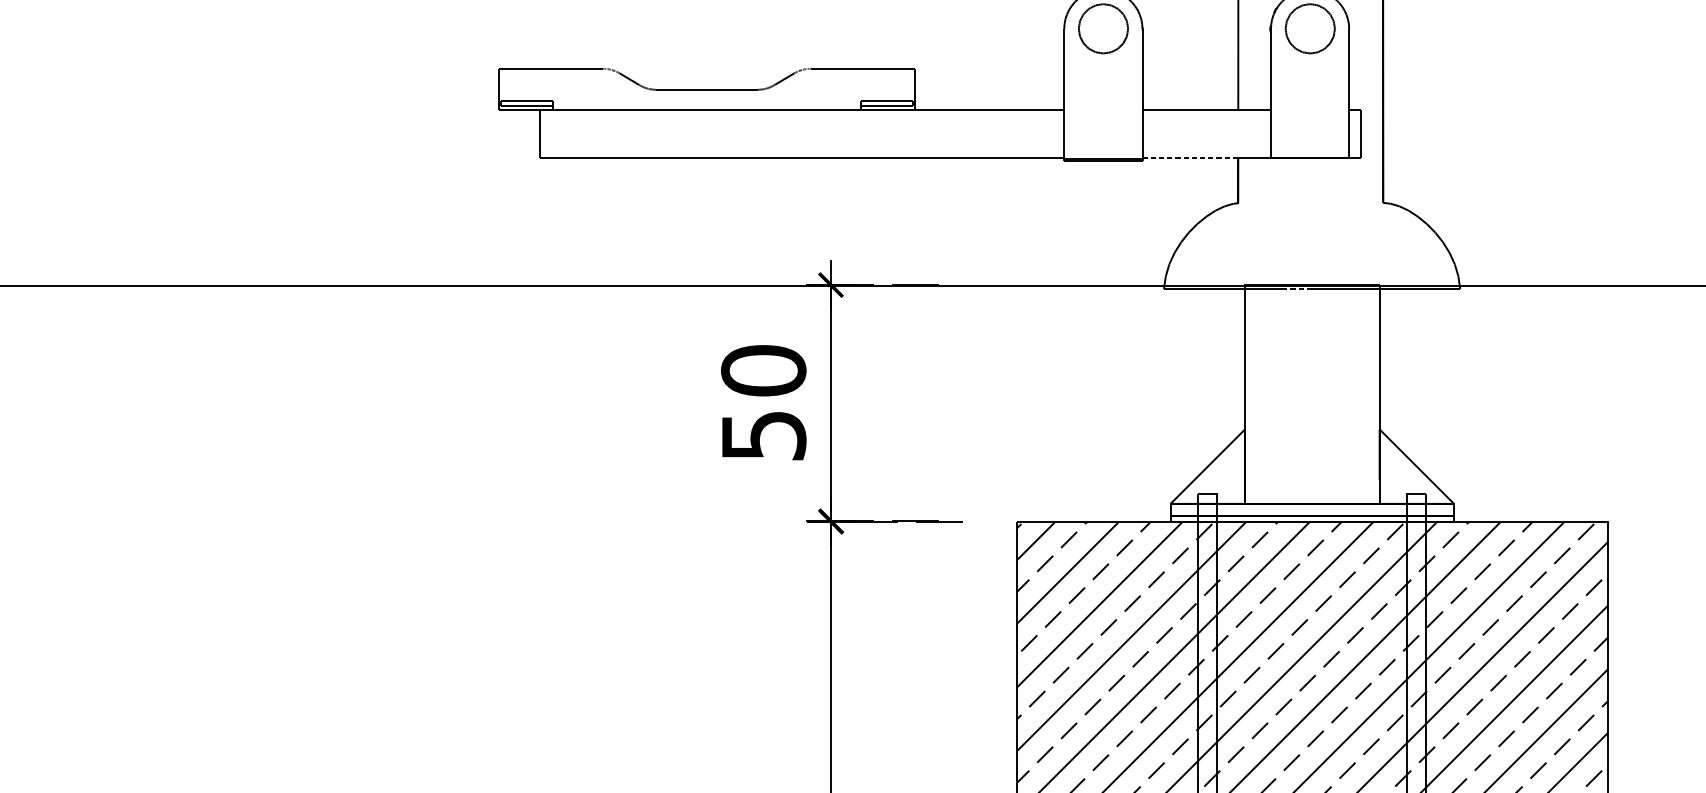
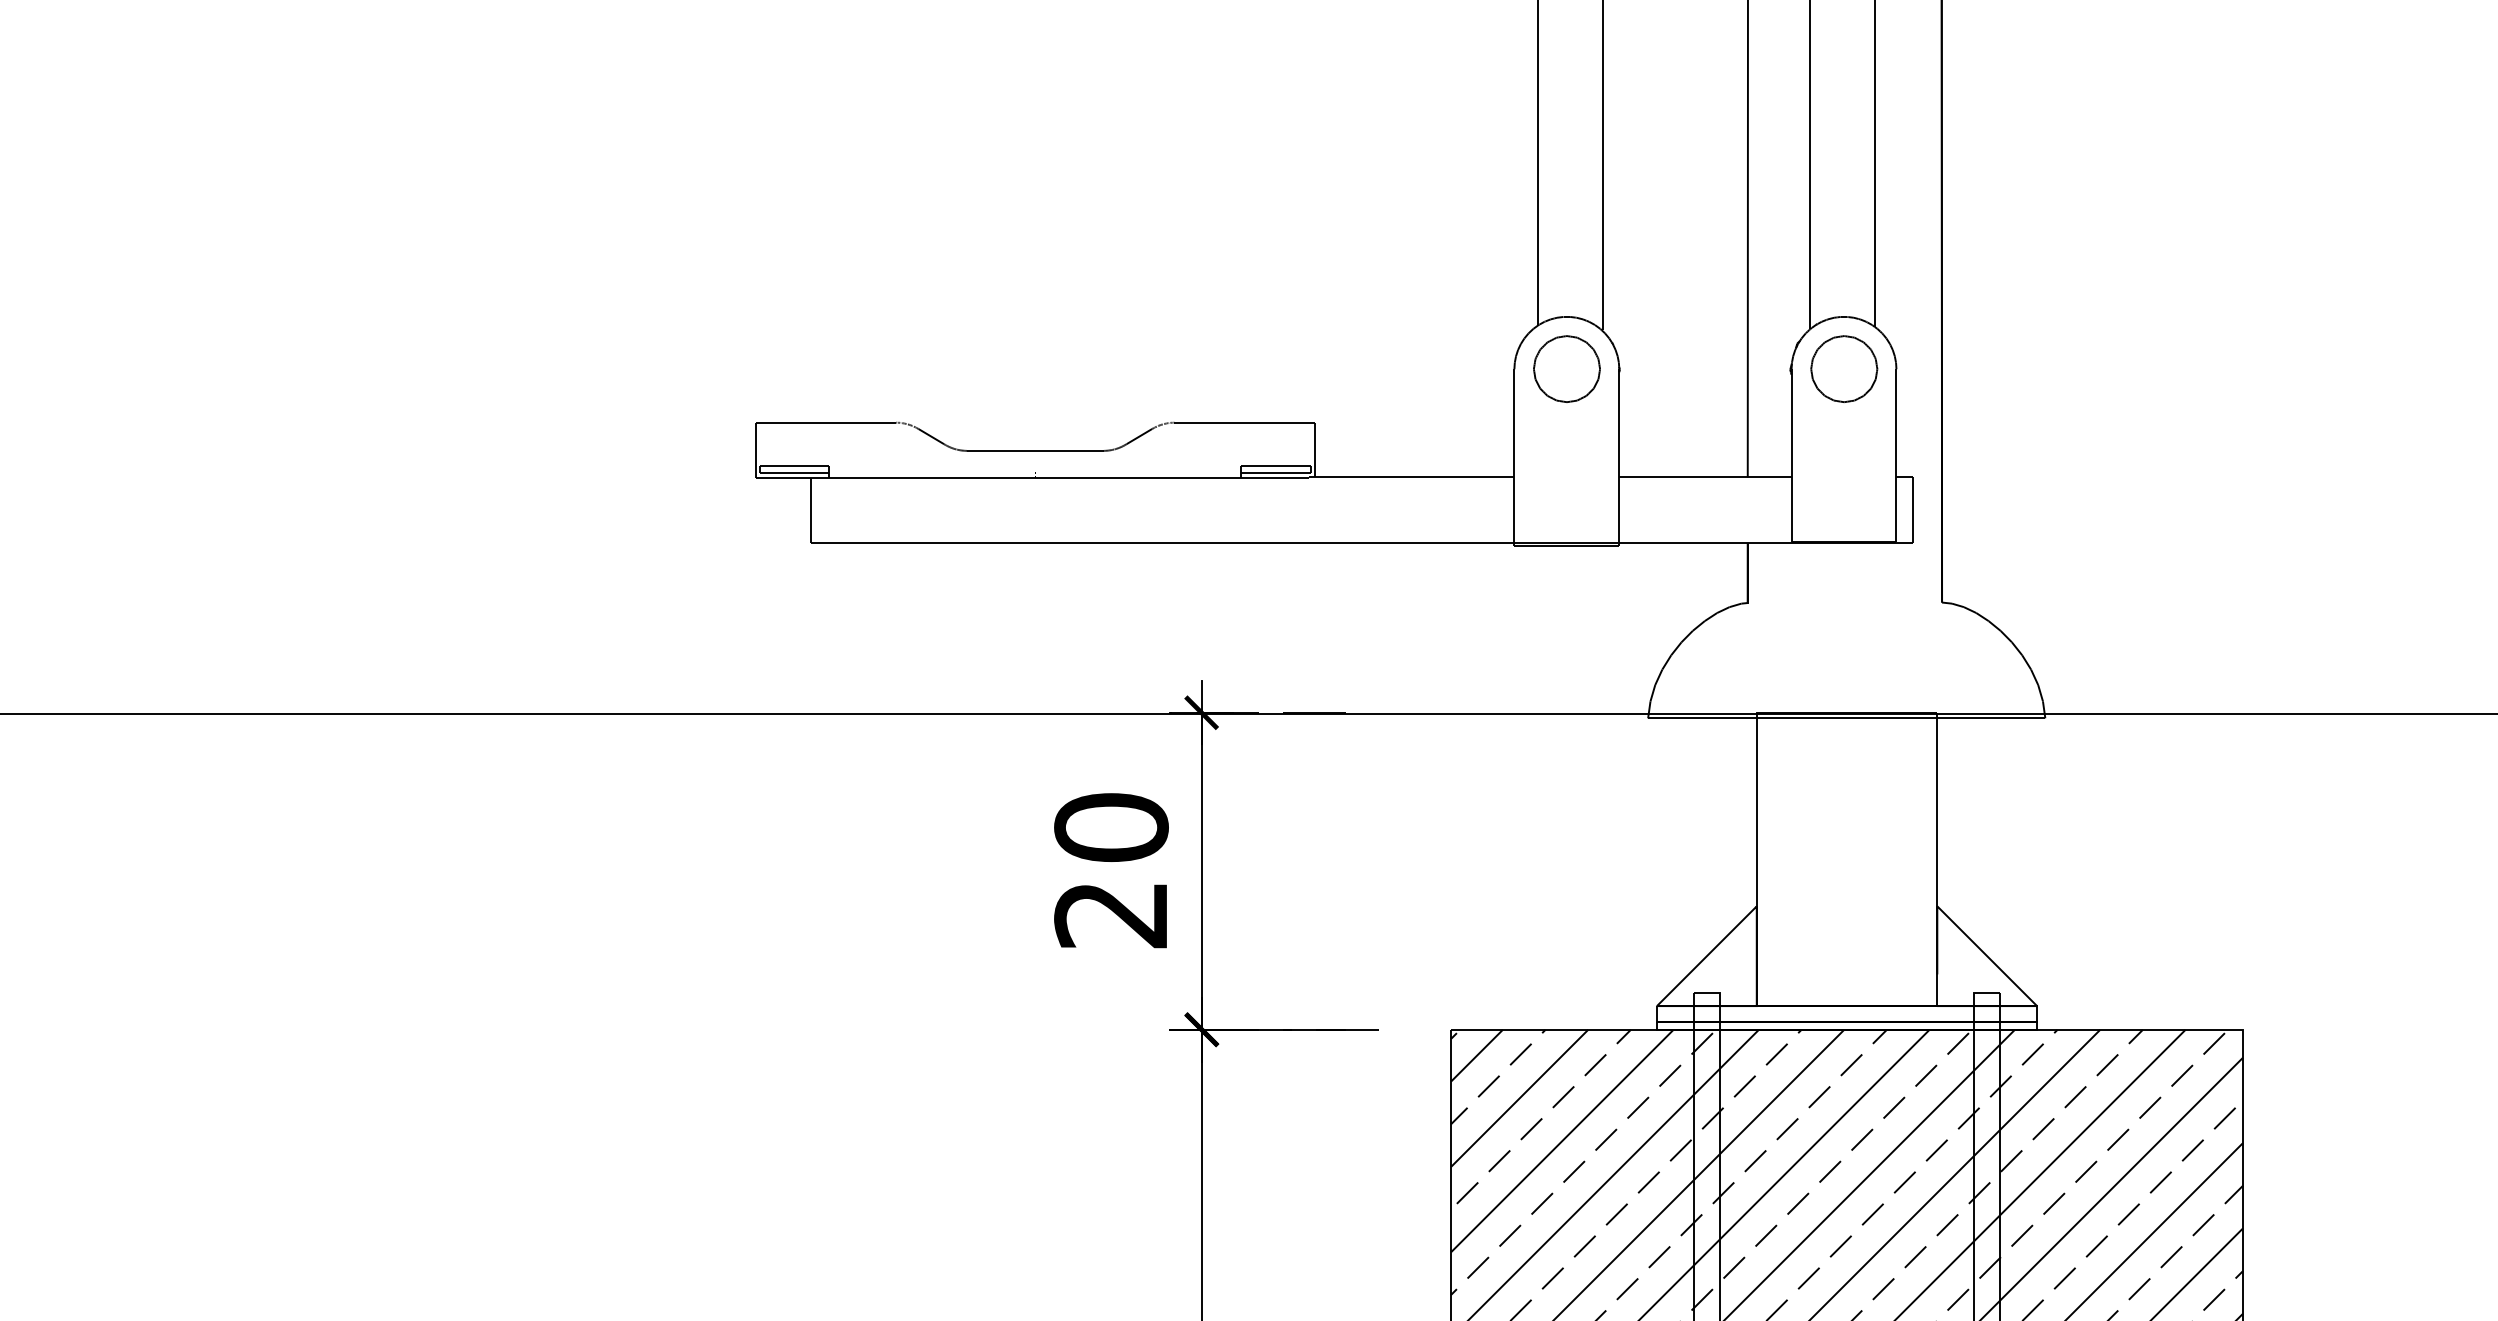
line: (1191, 158) -> (1684, 542), dashed -> solid
line: (1297, 289) -> (1826, 718), dashed -> solid
text: (763, 436) -> (1111, 915), 50 -> 20

